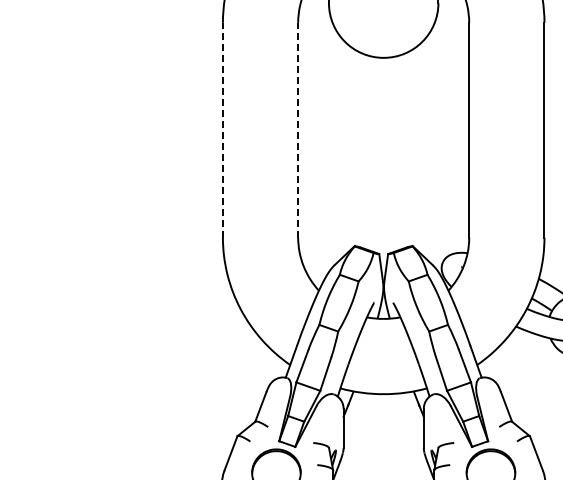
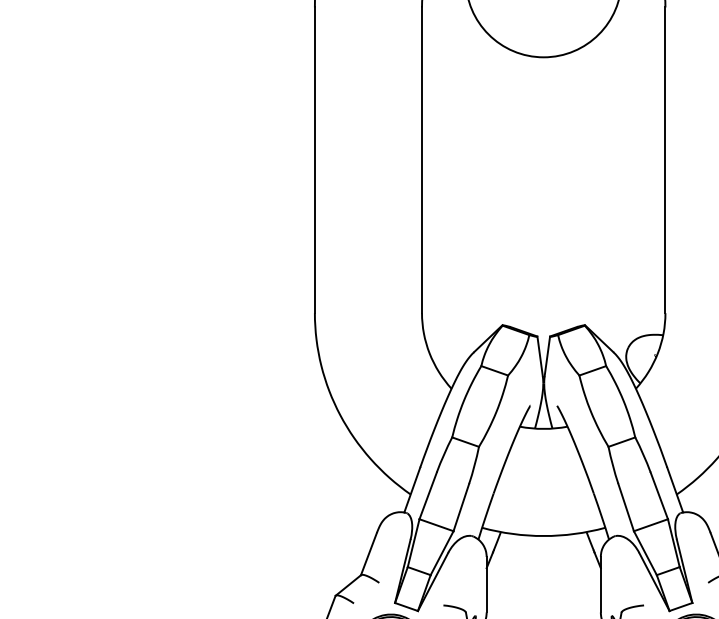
line: (222, 129) -> (314, 159), dashed -> solid
line: (298, 129) -> (422, 159), dashed -> solid

